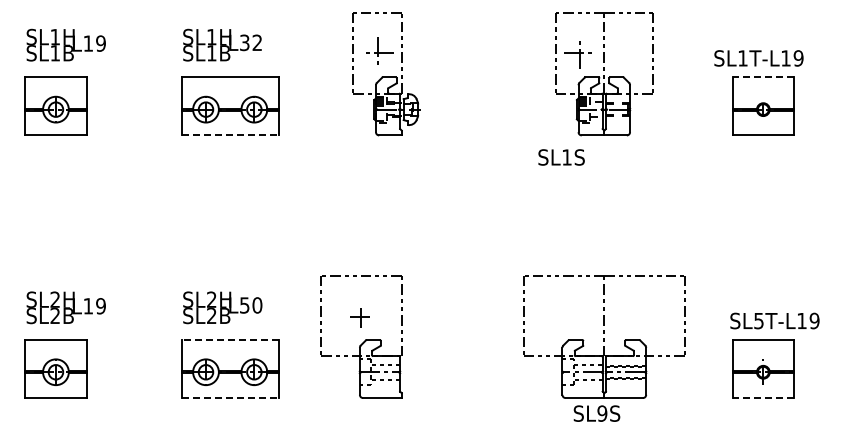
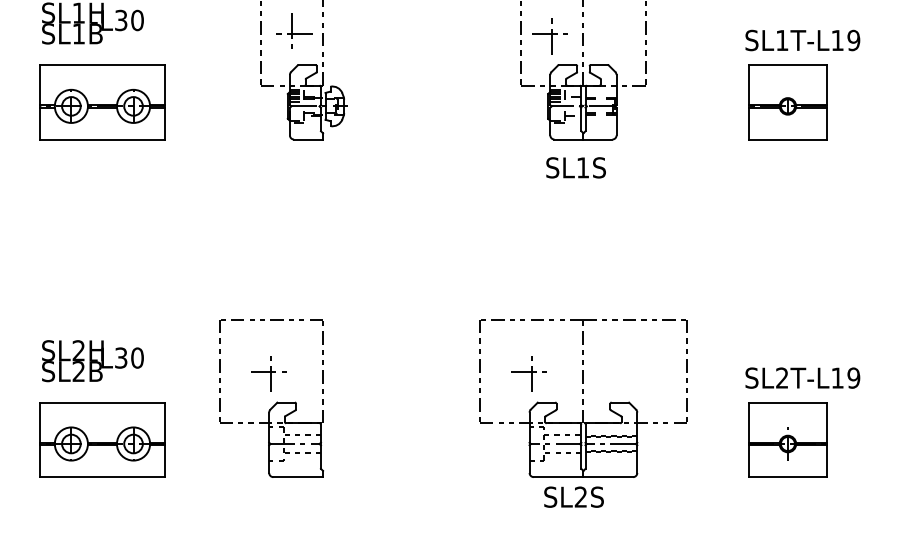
text: (257, 42) -> (137, 20), -L32 -> -L30
text: (758, 58) -> (802, 40), moved
line: (763, 77) -> (788, 65), dashed -> solid
line: (230, 135) -> (102, 139), dashed -> solid
text: (561, 157) -> (575, 167), moved
text: (244, 304) -> (120, 356), -L50 -> -L30
part: (359, 317) -> (268, 373), size x1.43
part: (561, 317) -> (528, 373), added
text: (758, 320) -> (781, 377), SL5T-L19 -> SL2T-L19
line: (229, 340) -> (101, 403), dashed -> solid
line: (230, 398) -> (102, 477), dashed -> solid
line: (763, 398) -> (788, 477), dashed -> solid
text: (602, 413) -> (581, 497), SL9S -> SL2S

